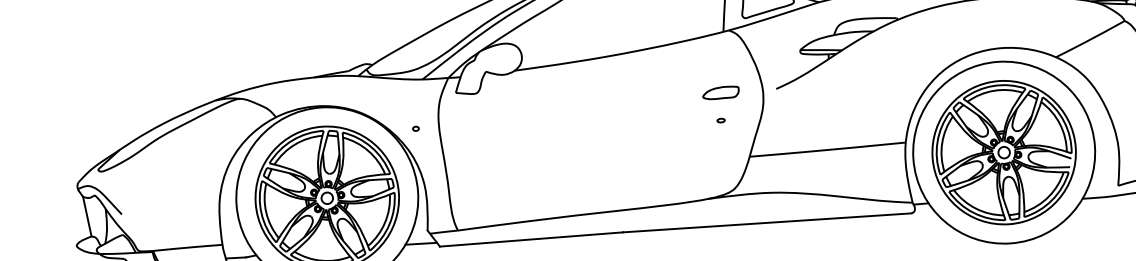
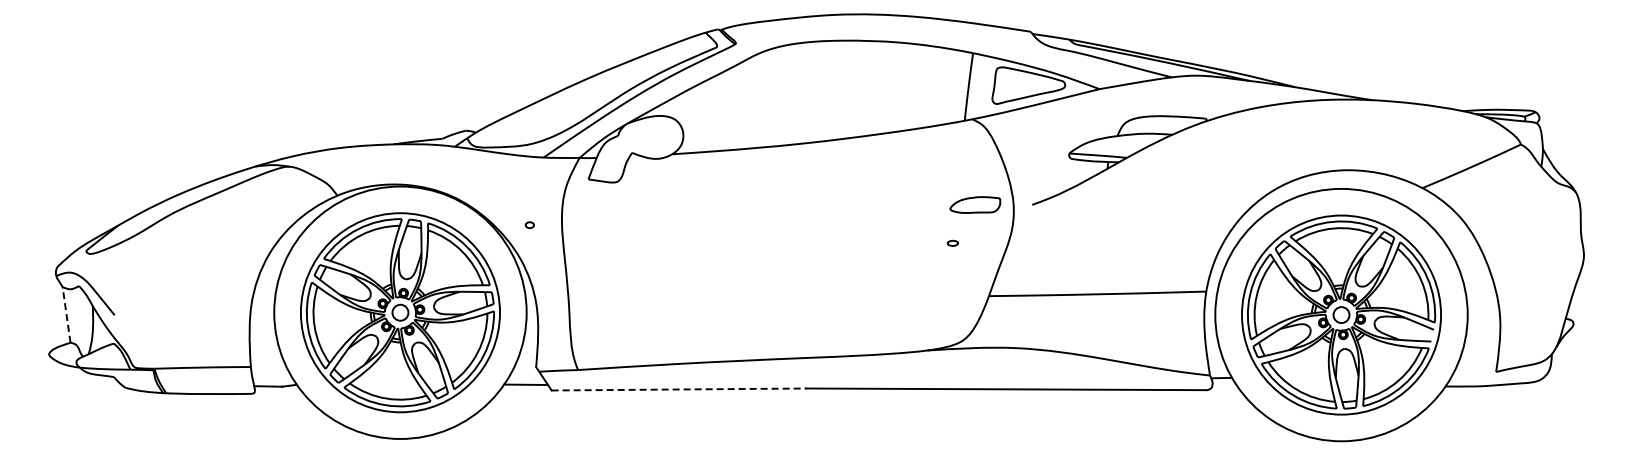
part: (721, 92) -> (975, 204), moved
line: (87, 216) -> (66, 314), solid -> dashed
line: (531, 239) -> (679, 389), solid -> dashed

